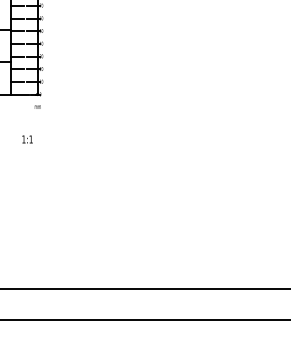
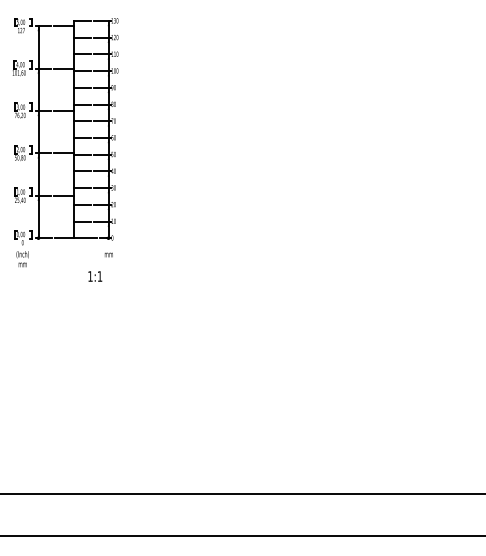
text: (27, 139) -> (95, 276), moved

